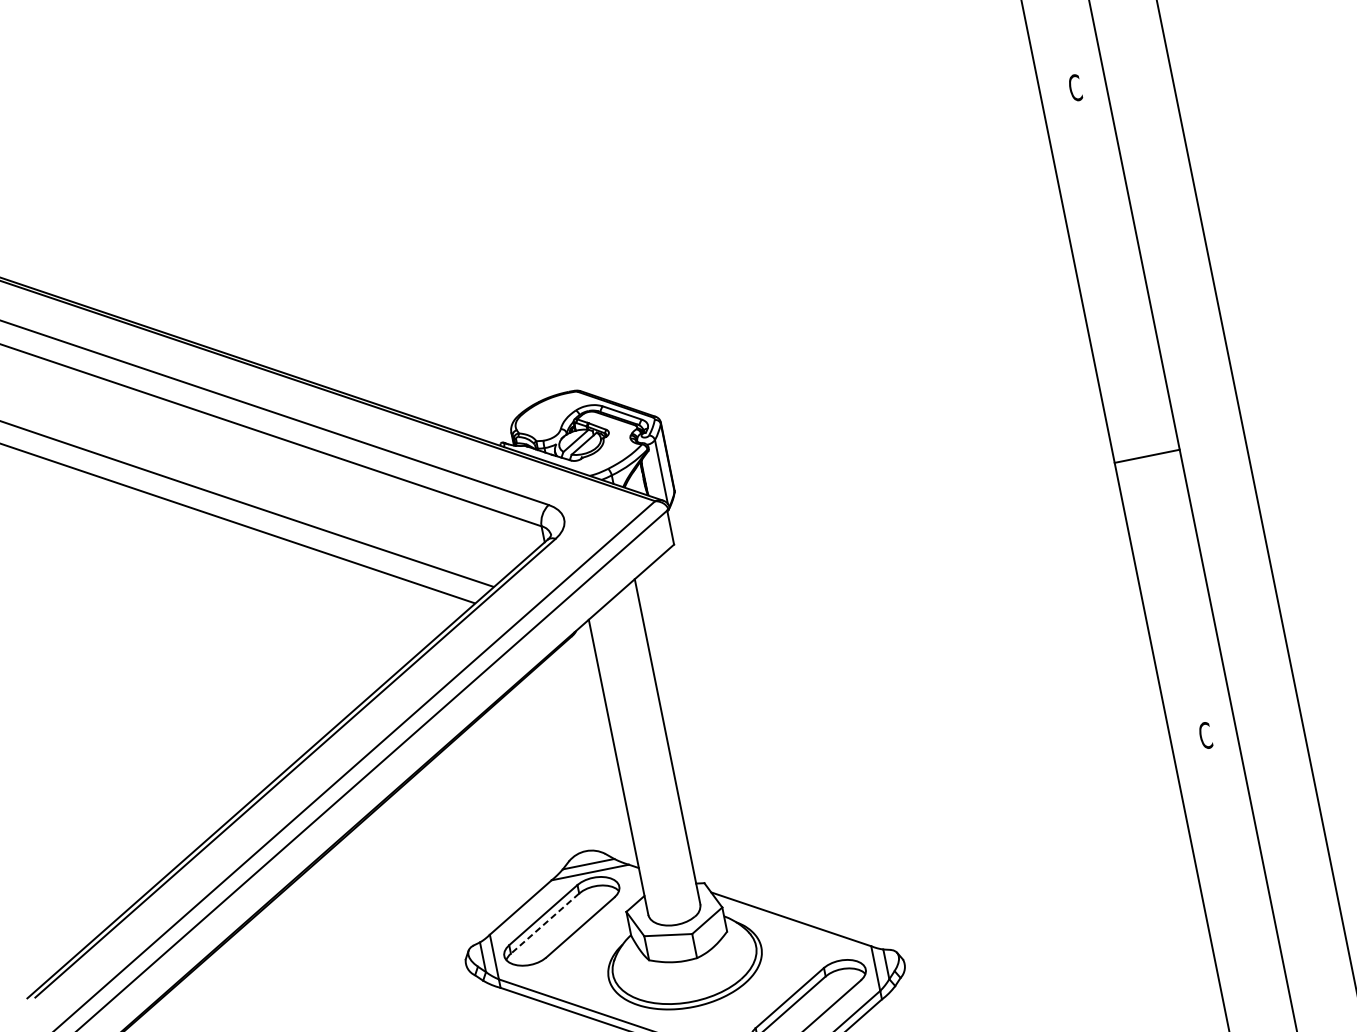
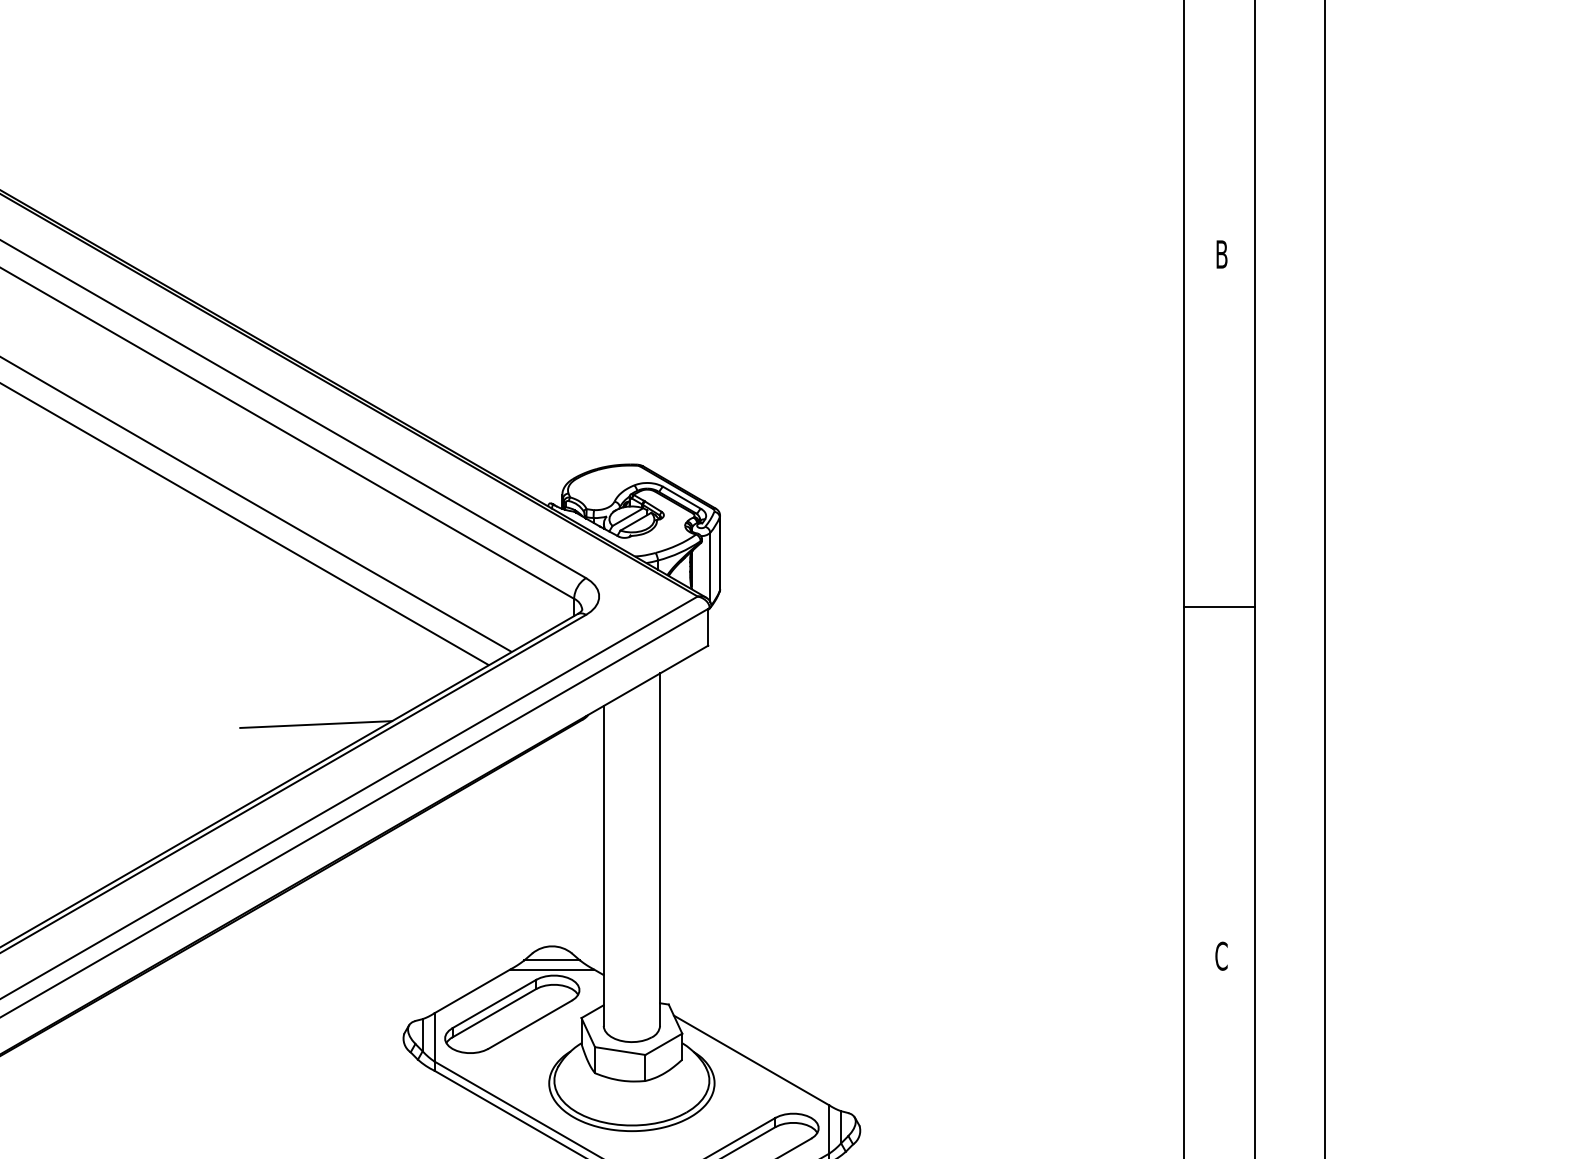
text: (1074, 88) -> (1221, 254), C -> B
line: (1147, 456) -> (1219, 607), moved
line: (327, 690) -> (316, 724), added
line: (544, 924) -> (493, 1013), dashed -> solid

